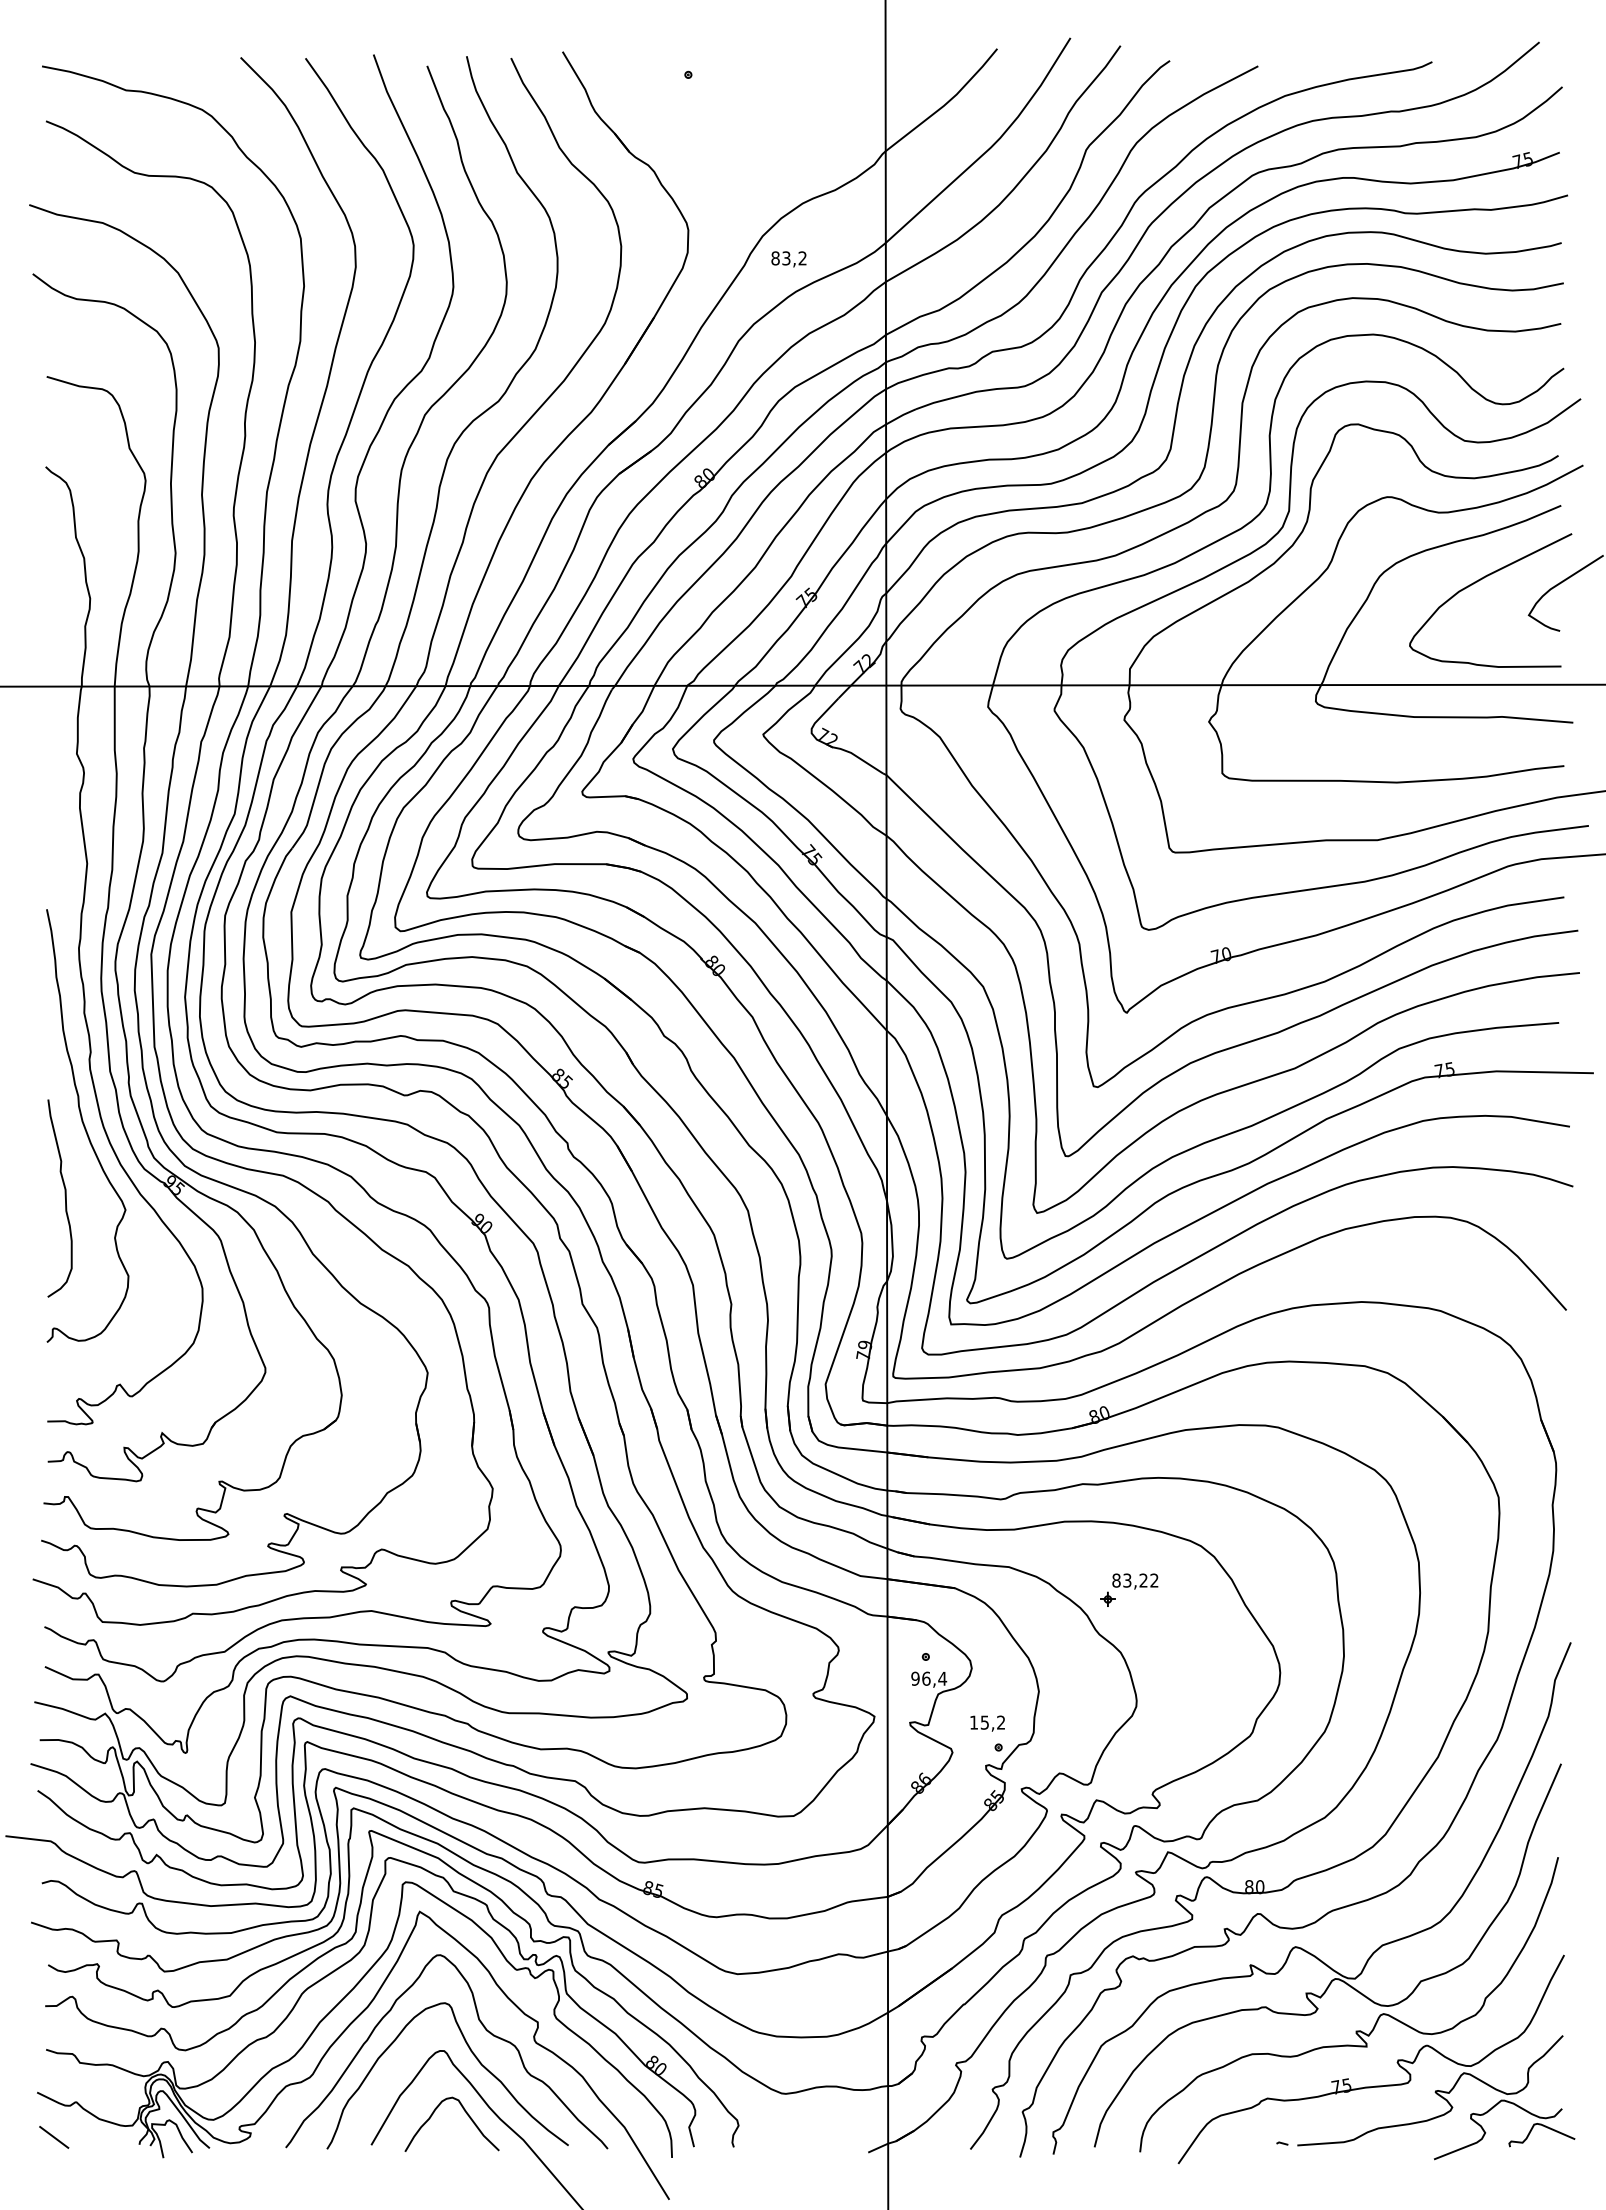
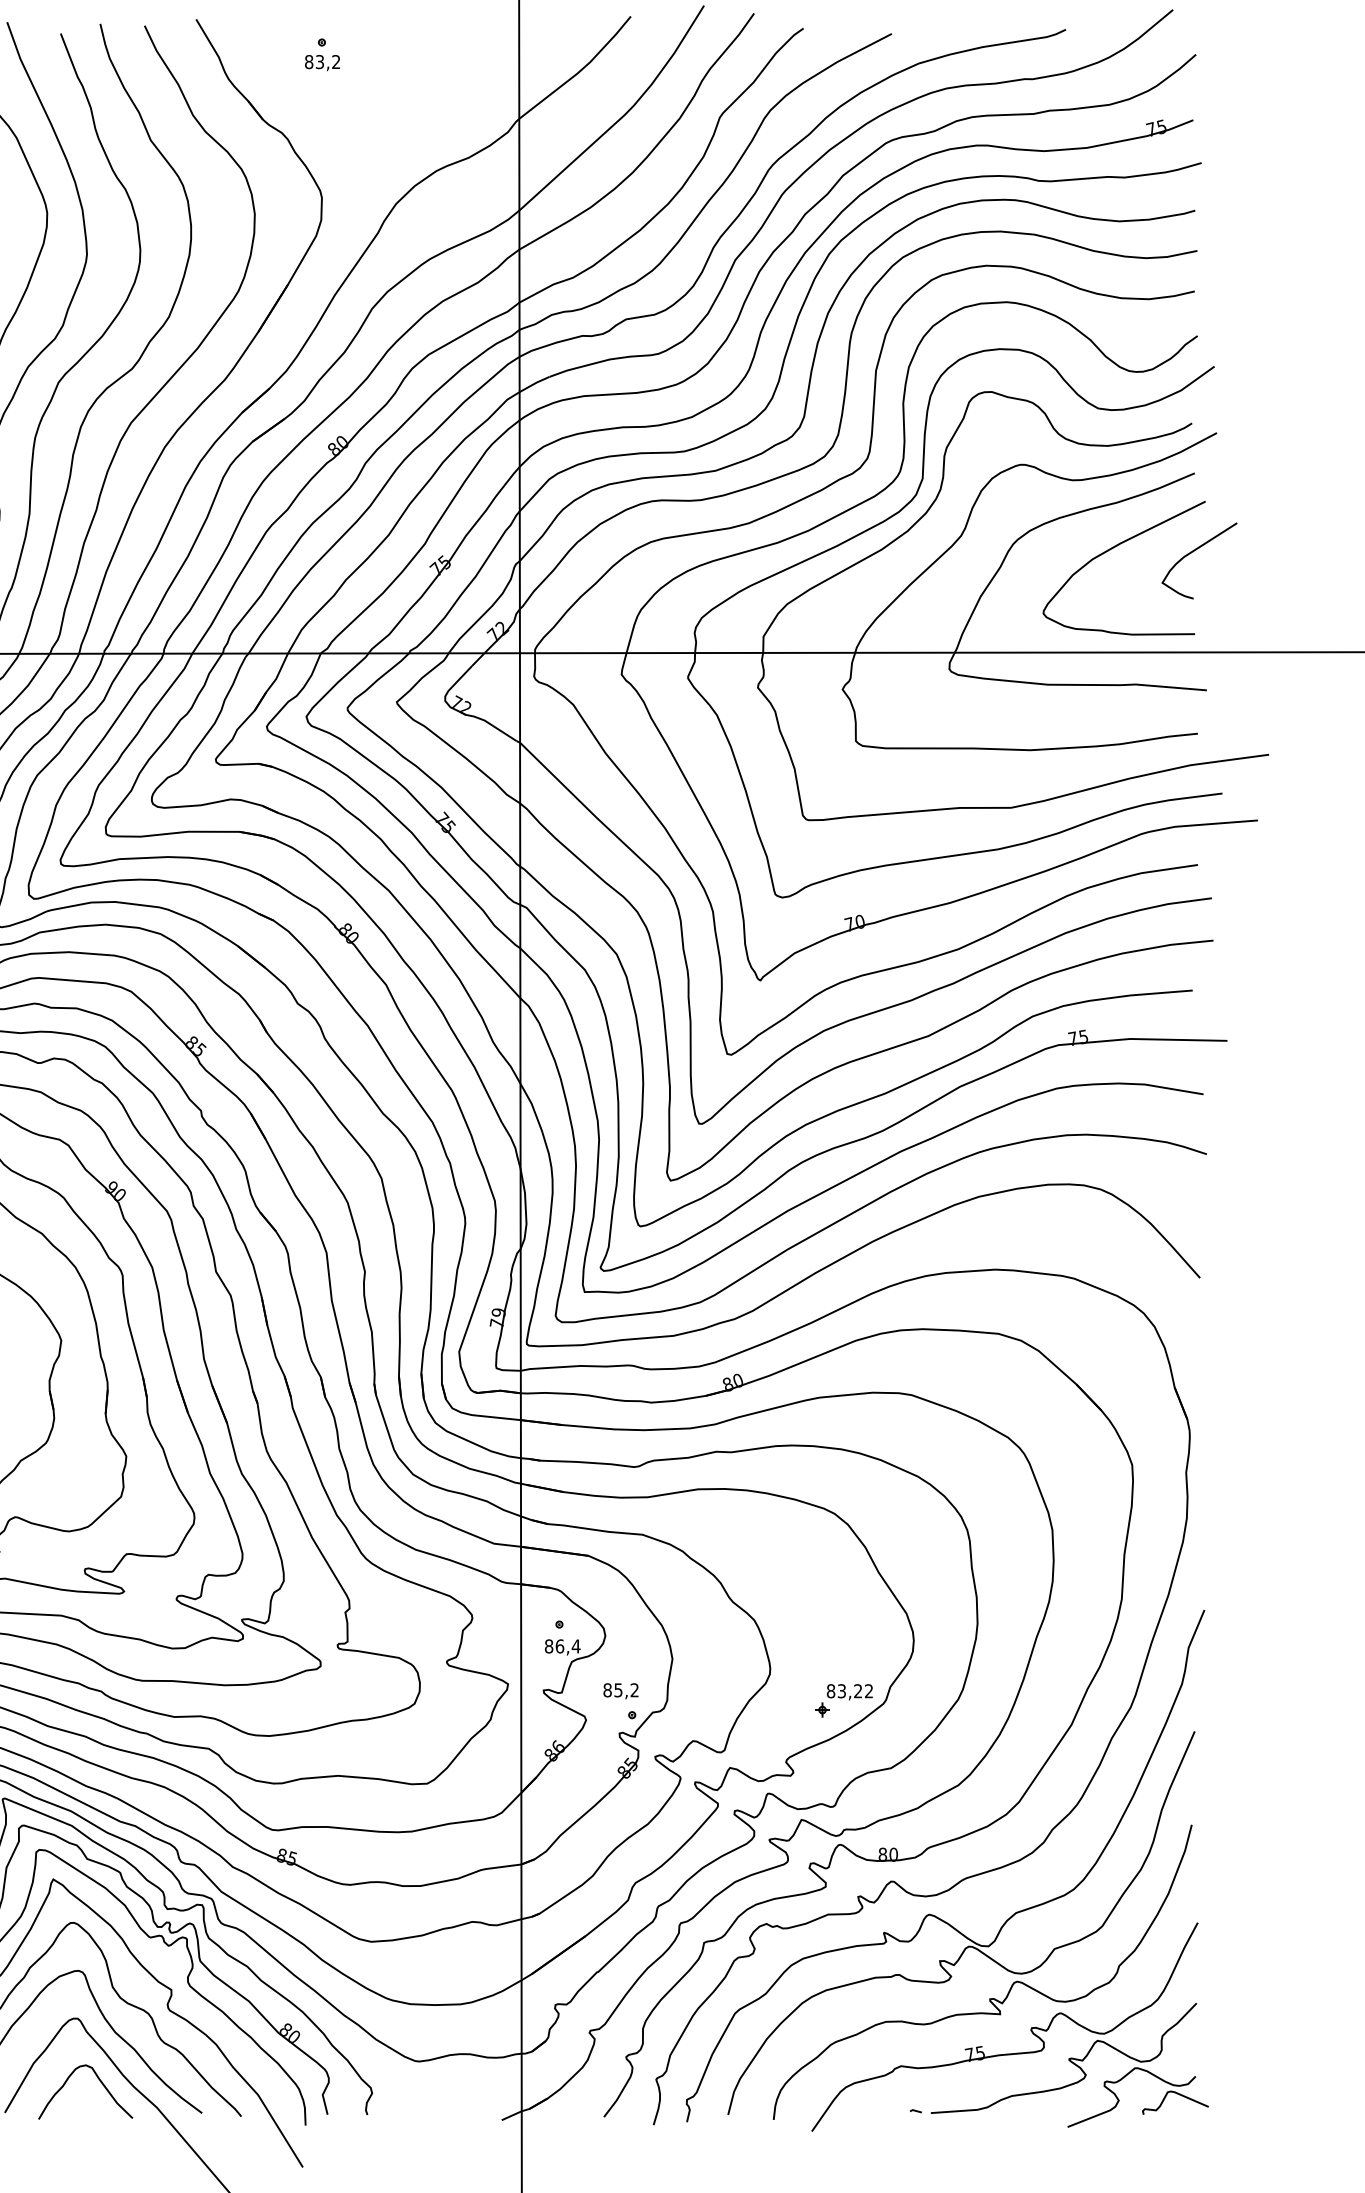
text: (788, 259) -> (322, 63), moved
part: (1129, 1589) -> (844, 1700), moved
text: (915, 1678) -> (549, 1646), 96,4 -> 86,4
text: (973, 1722) -> (607, 1690), 15,2 -> 85,2

